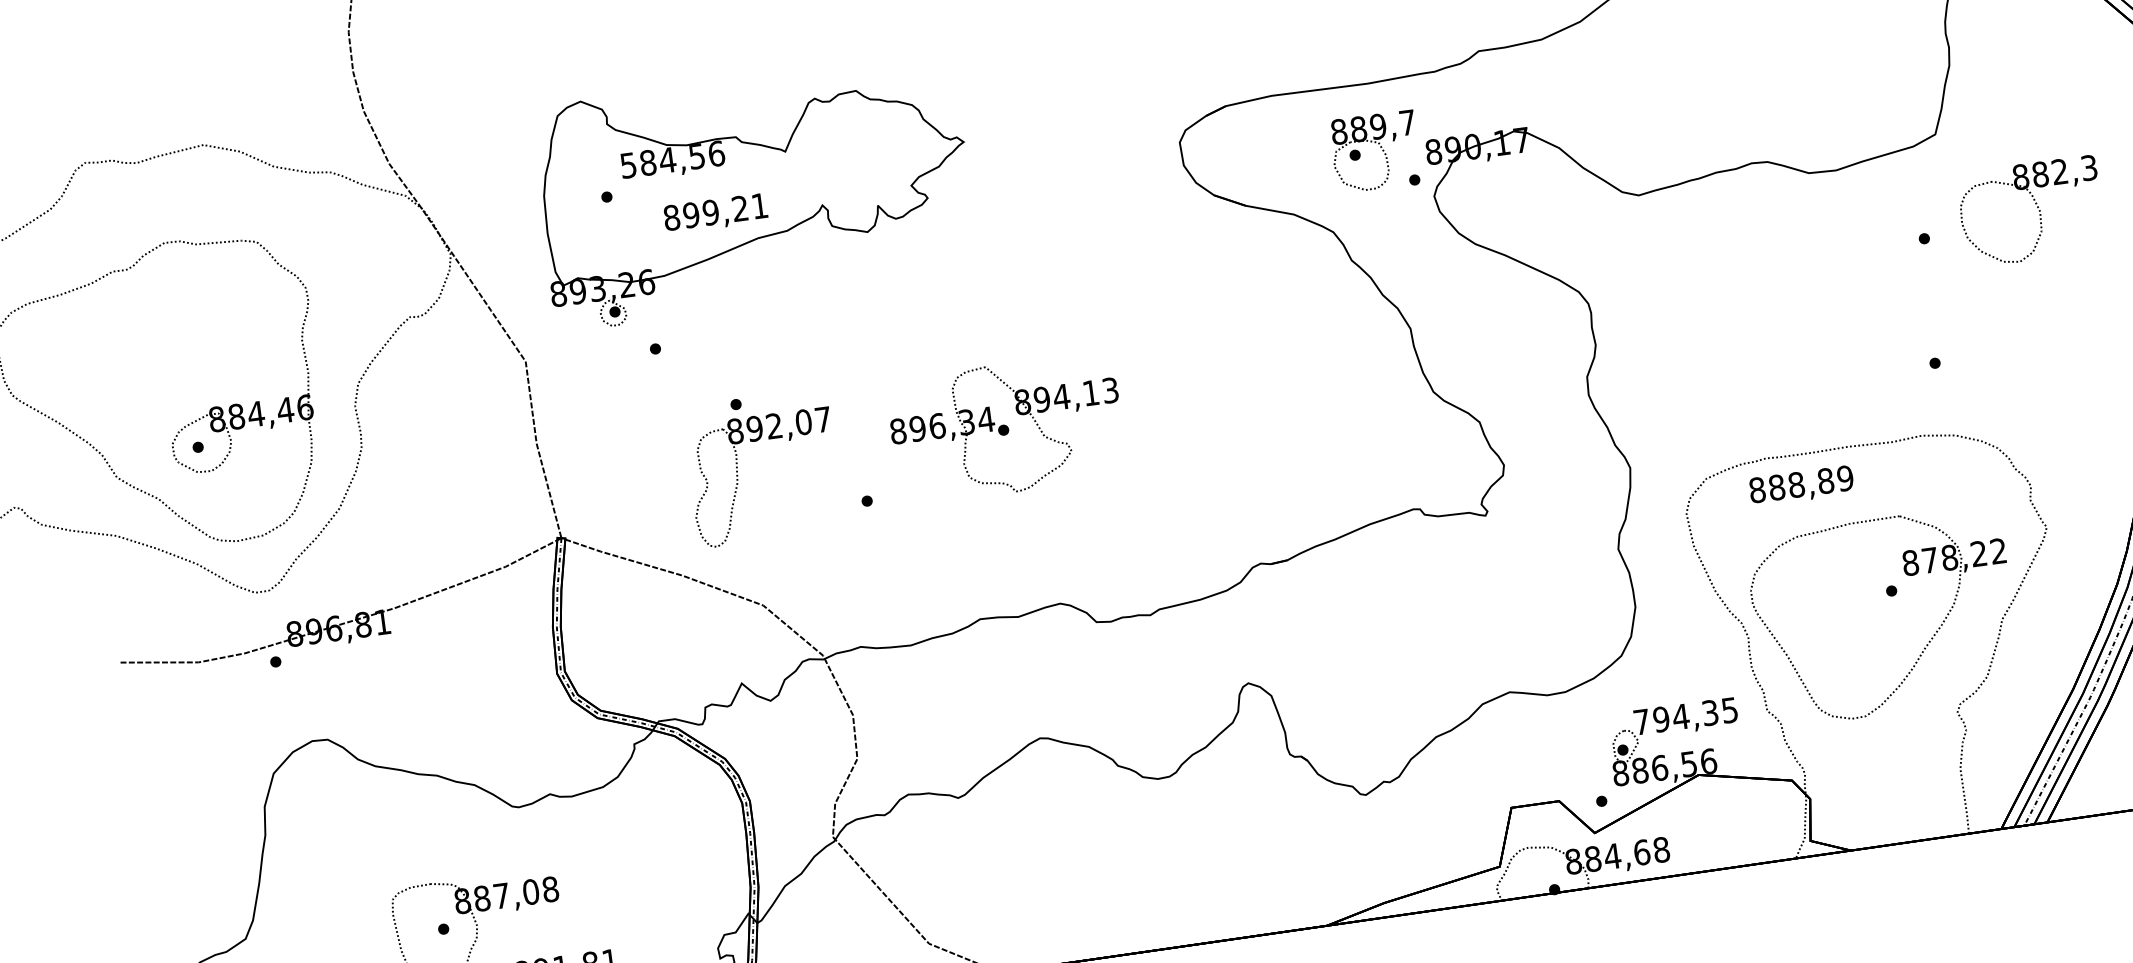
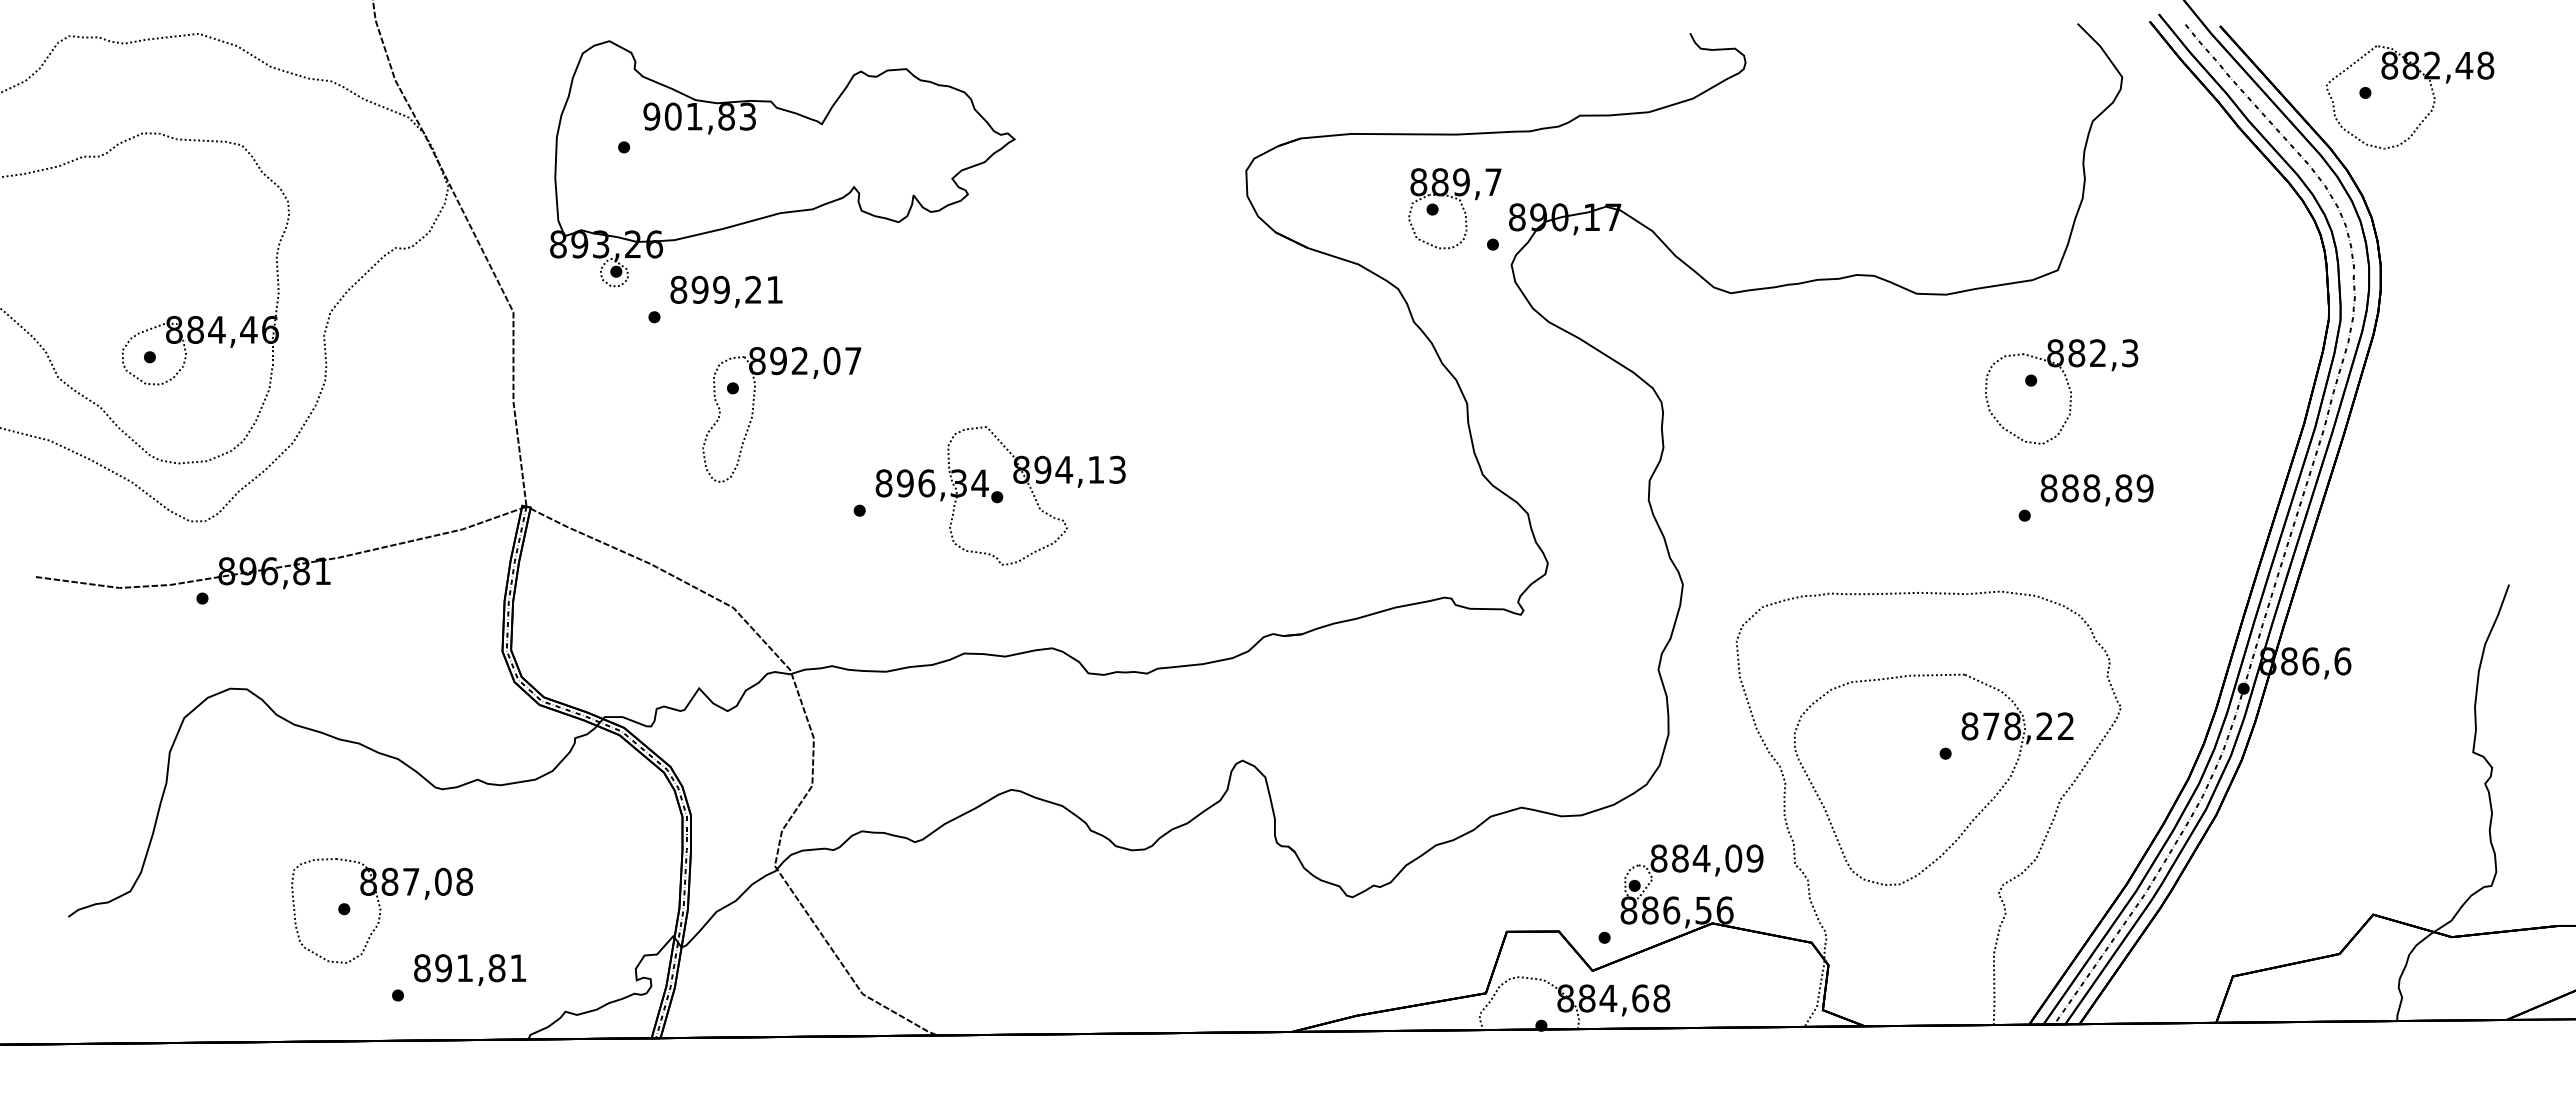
text: (672, 159) -> (699, 116), 584,56 -> 901,83
part: (2037, 207) -> (2068, 388), moved
text: (715, 213) -> (726, 291), moved
part: (1006, 428) -> (1000, 495), moved
part: (738, 480) -> (753, 414), moved
text: (1801, 486) -> (2096, 490), moved
text: (1685, 716) -> (1706, 858), 794,35 -> 884,09

